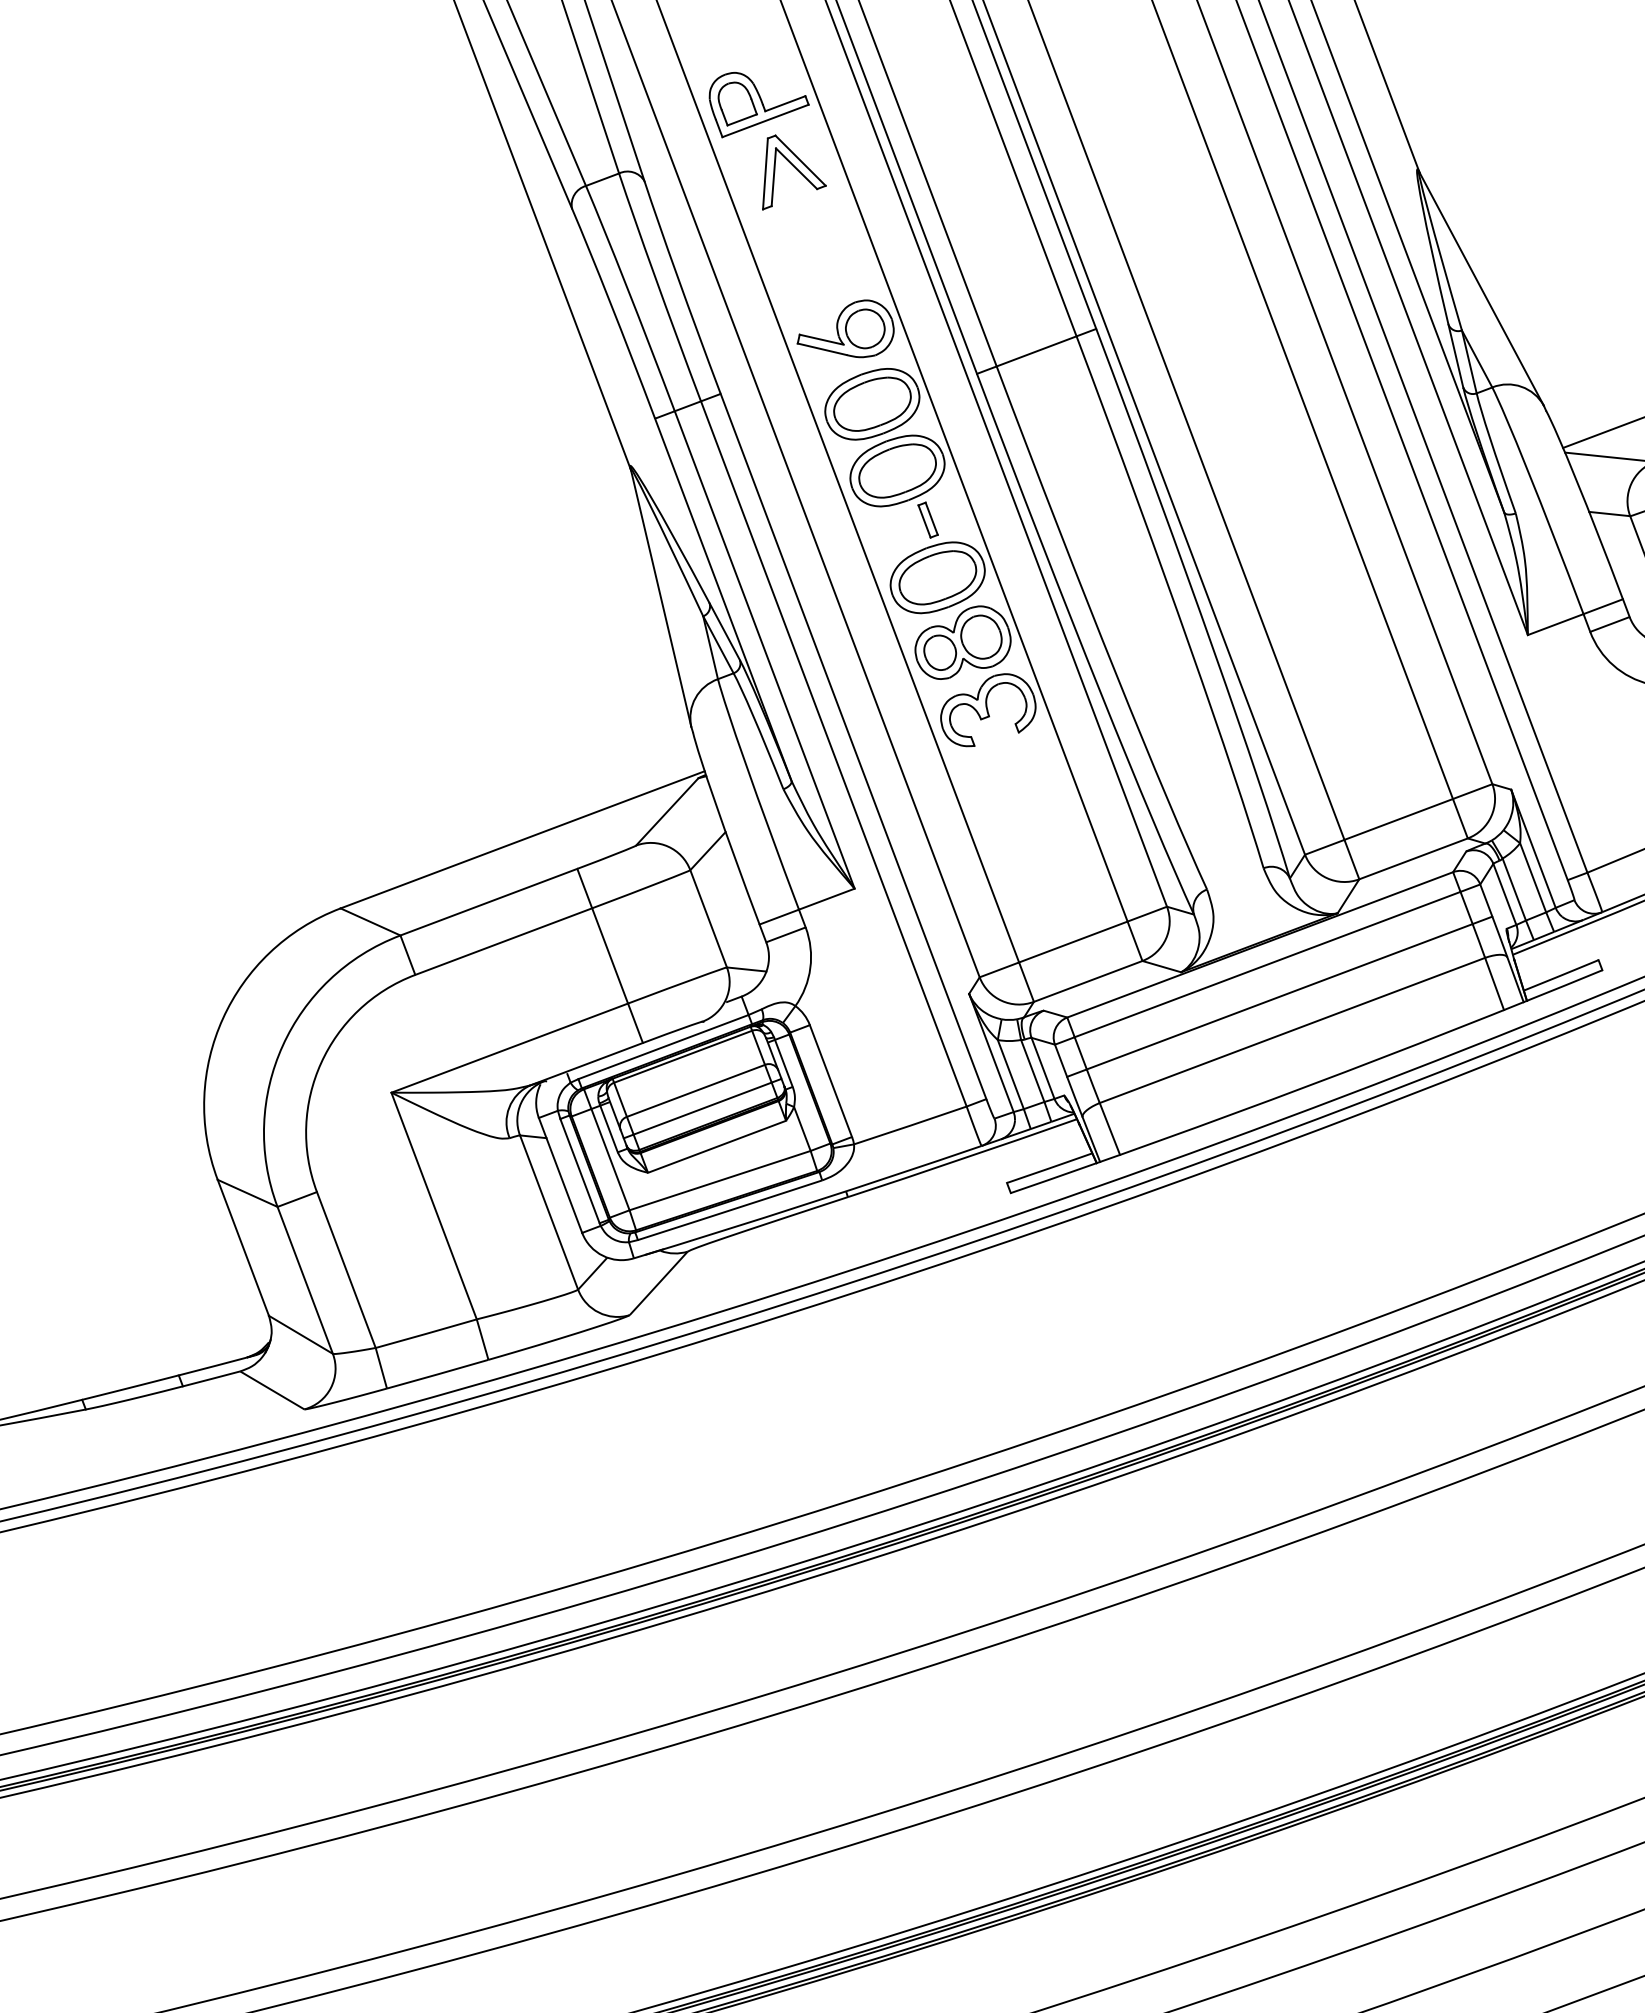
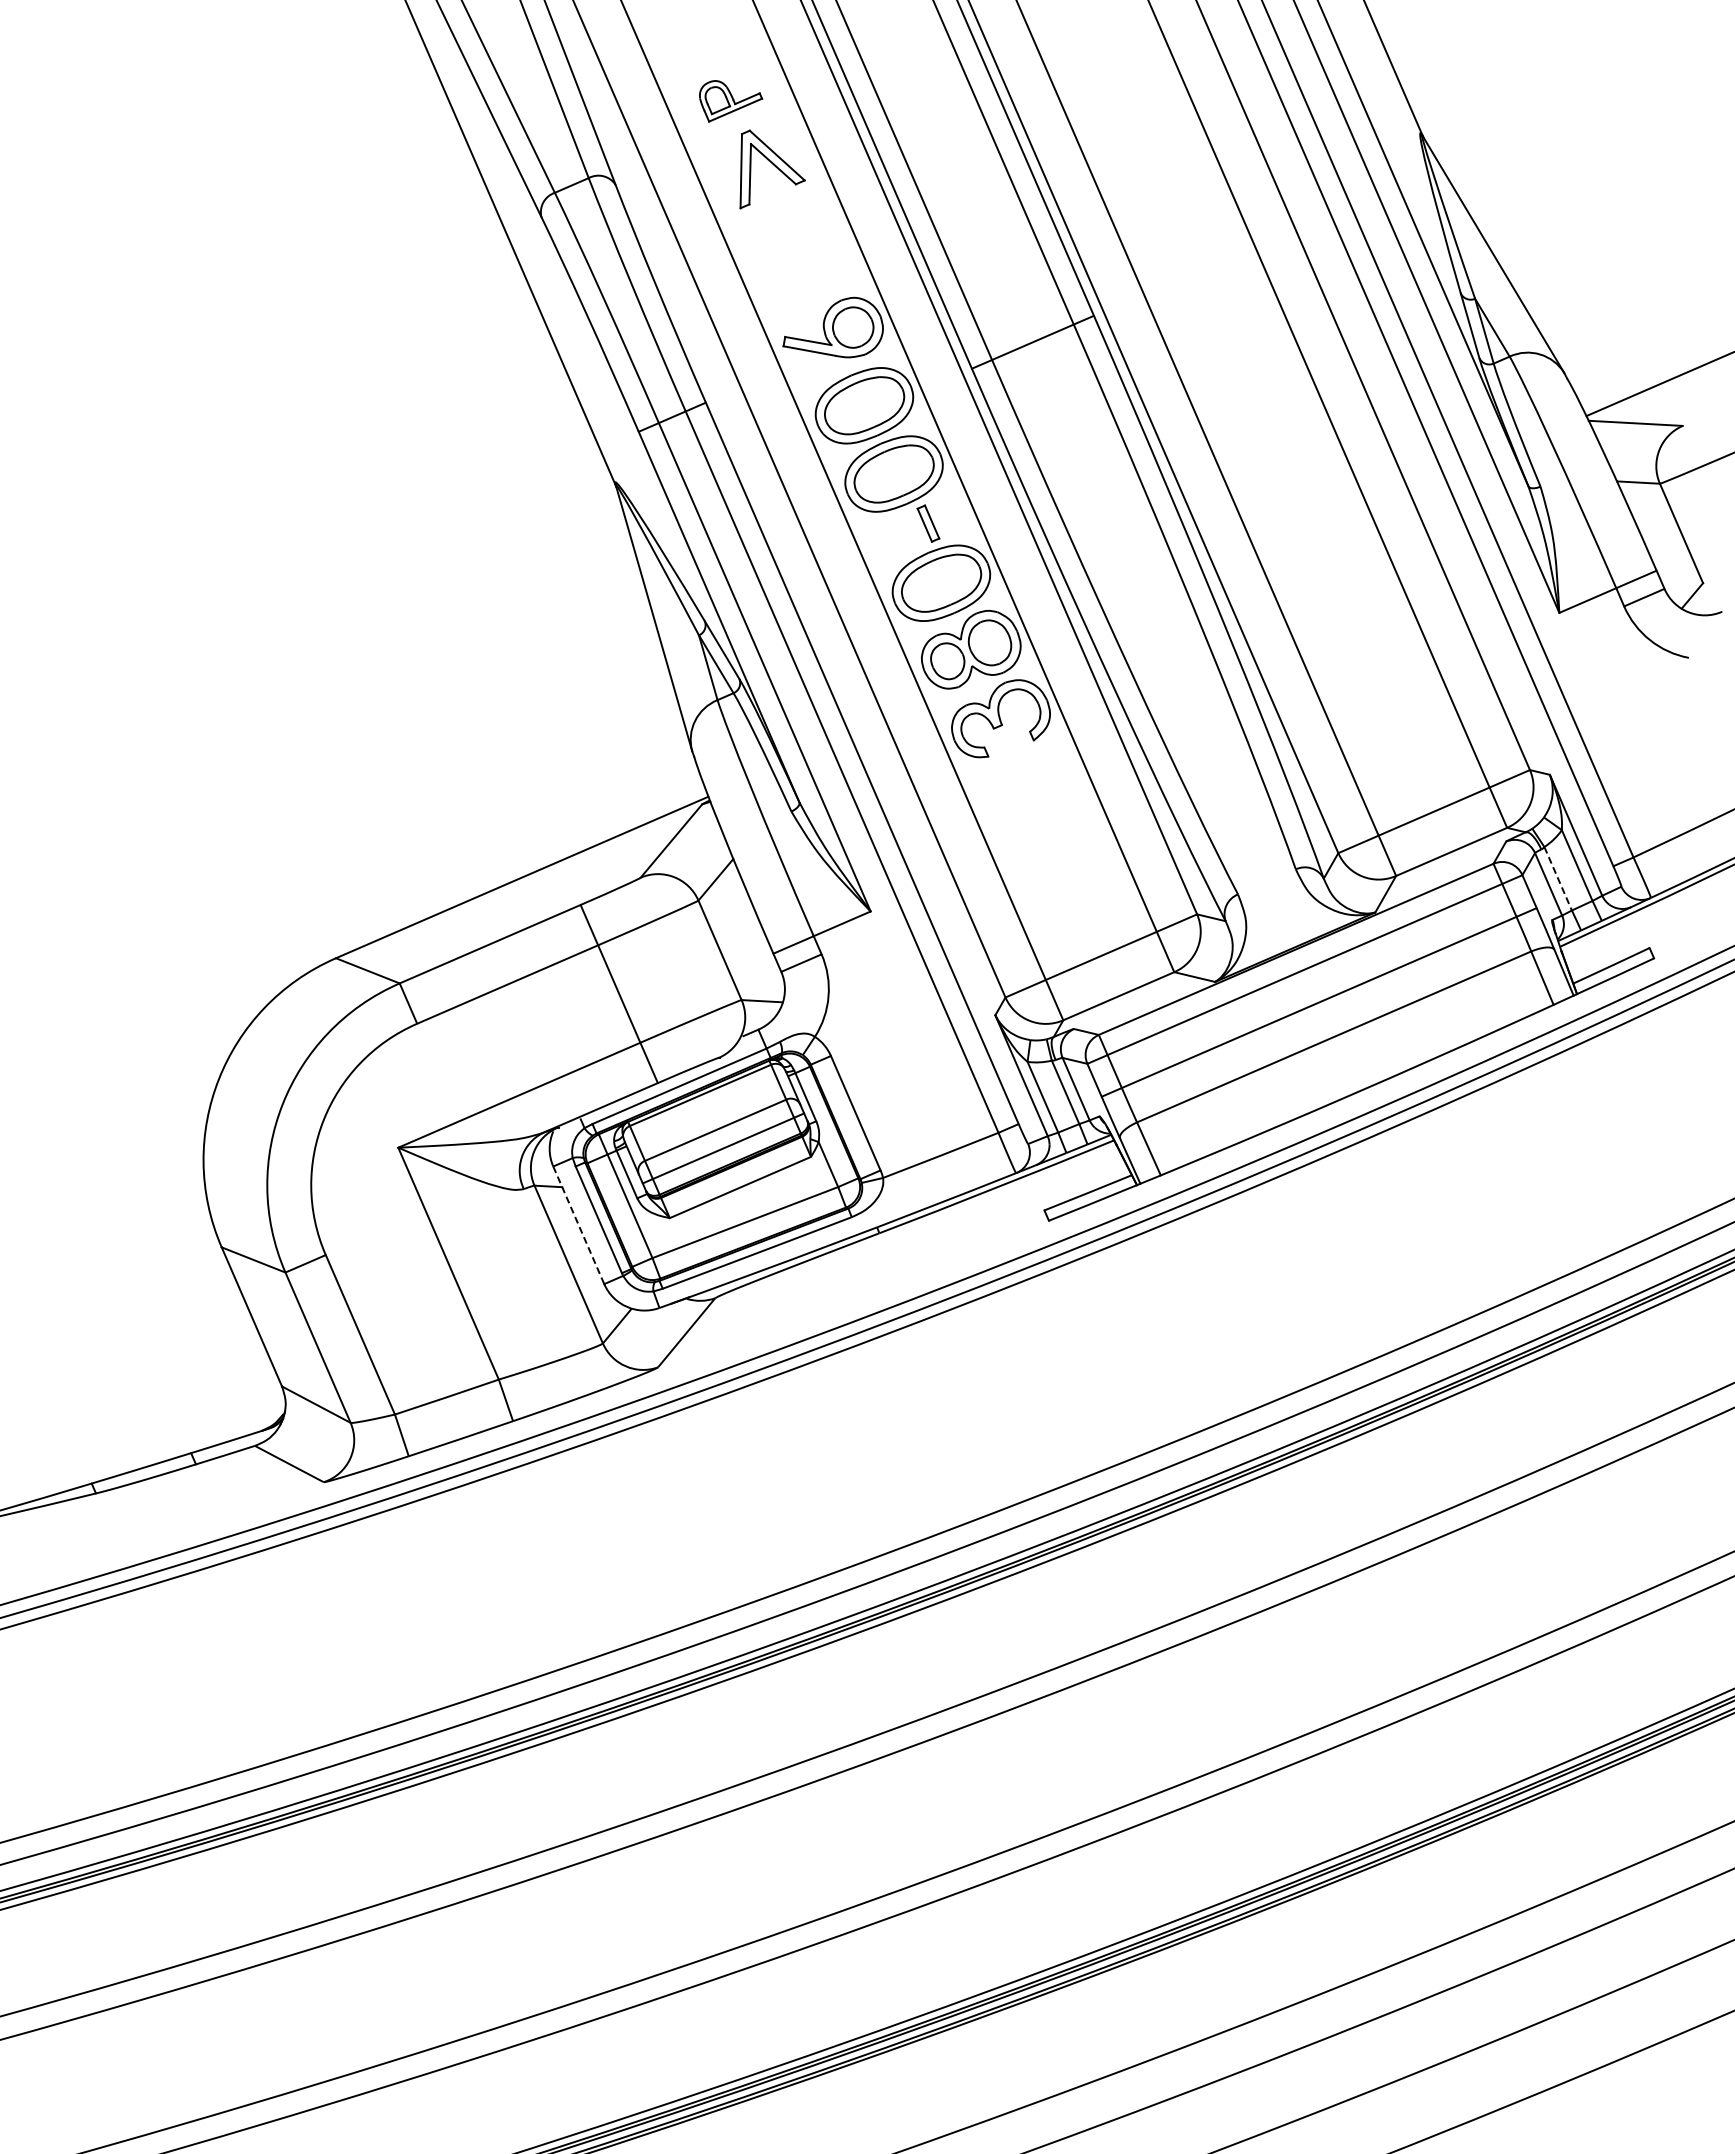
part: (758, 106) -> (730, 101), size x0.6
line: (1514, 889) -> (1558, 878), solid -> dashed
line: (560, 1175) -> (578, 1225), solid -> dashed

